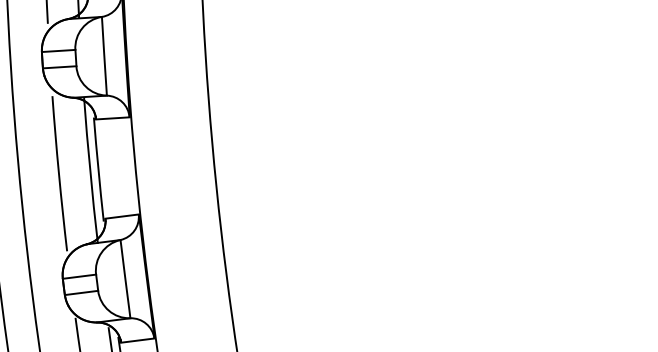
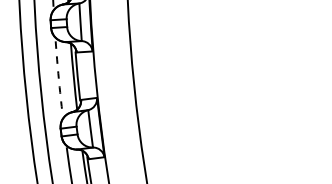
arc: (58, 173) -> (58, 78), solid -> dashed

